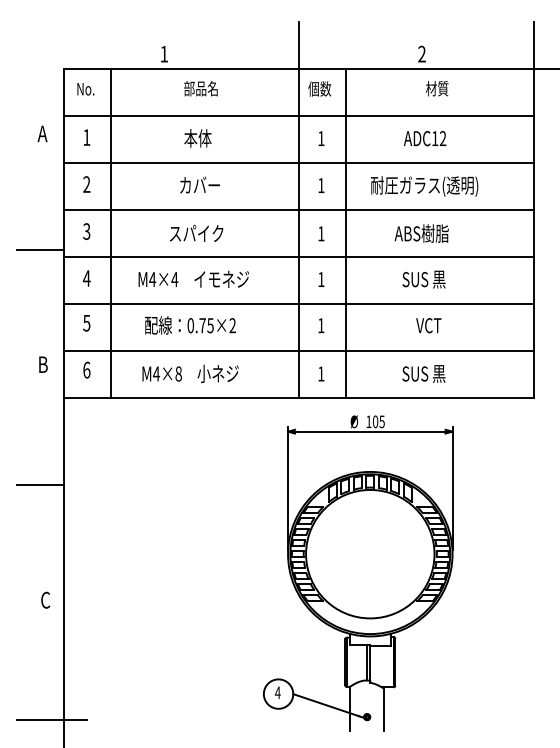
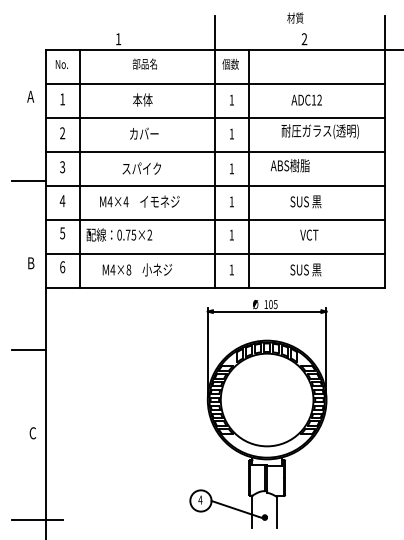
text: (437, 87) -> (295, 17), moved
text: (423, 186) -> (319, 131), moved
text: (420, 233) -> (289, 165), moved
text: (190, 324) -> (119, 234), moved

